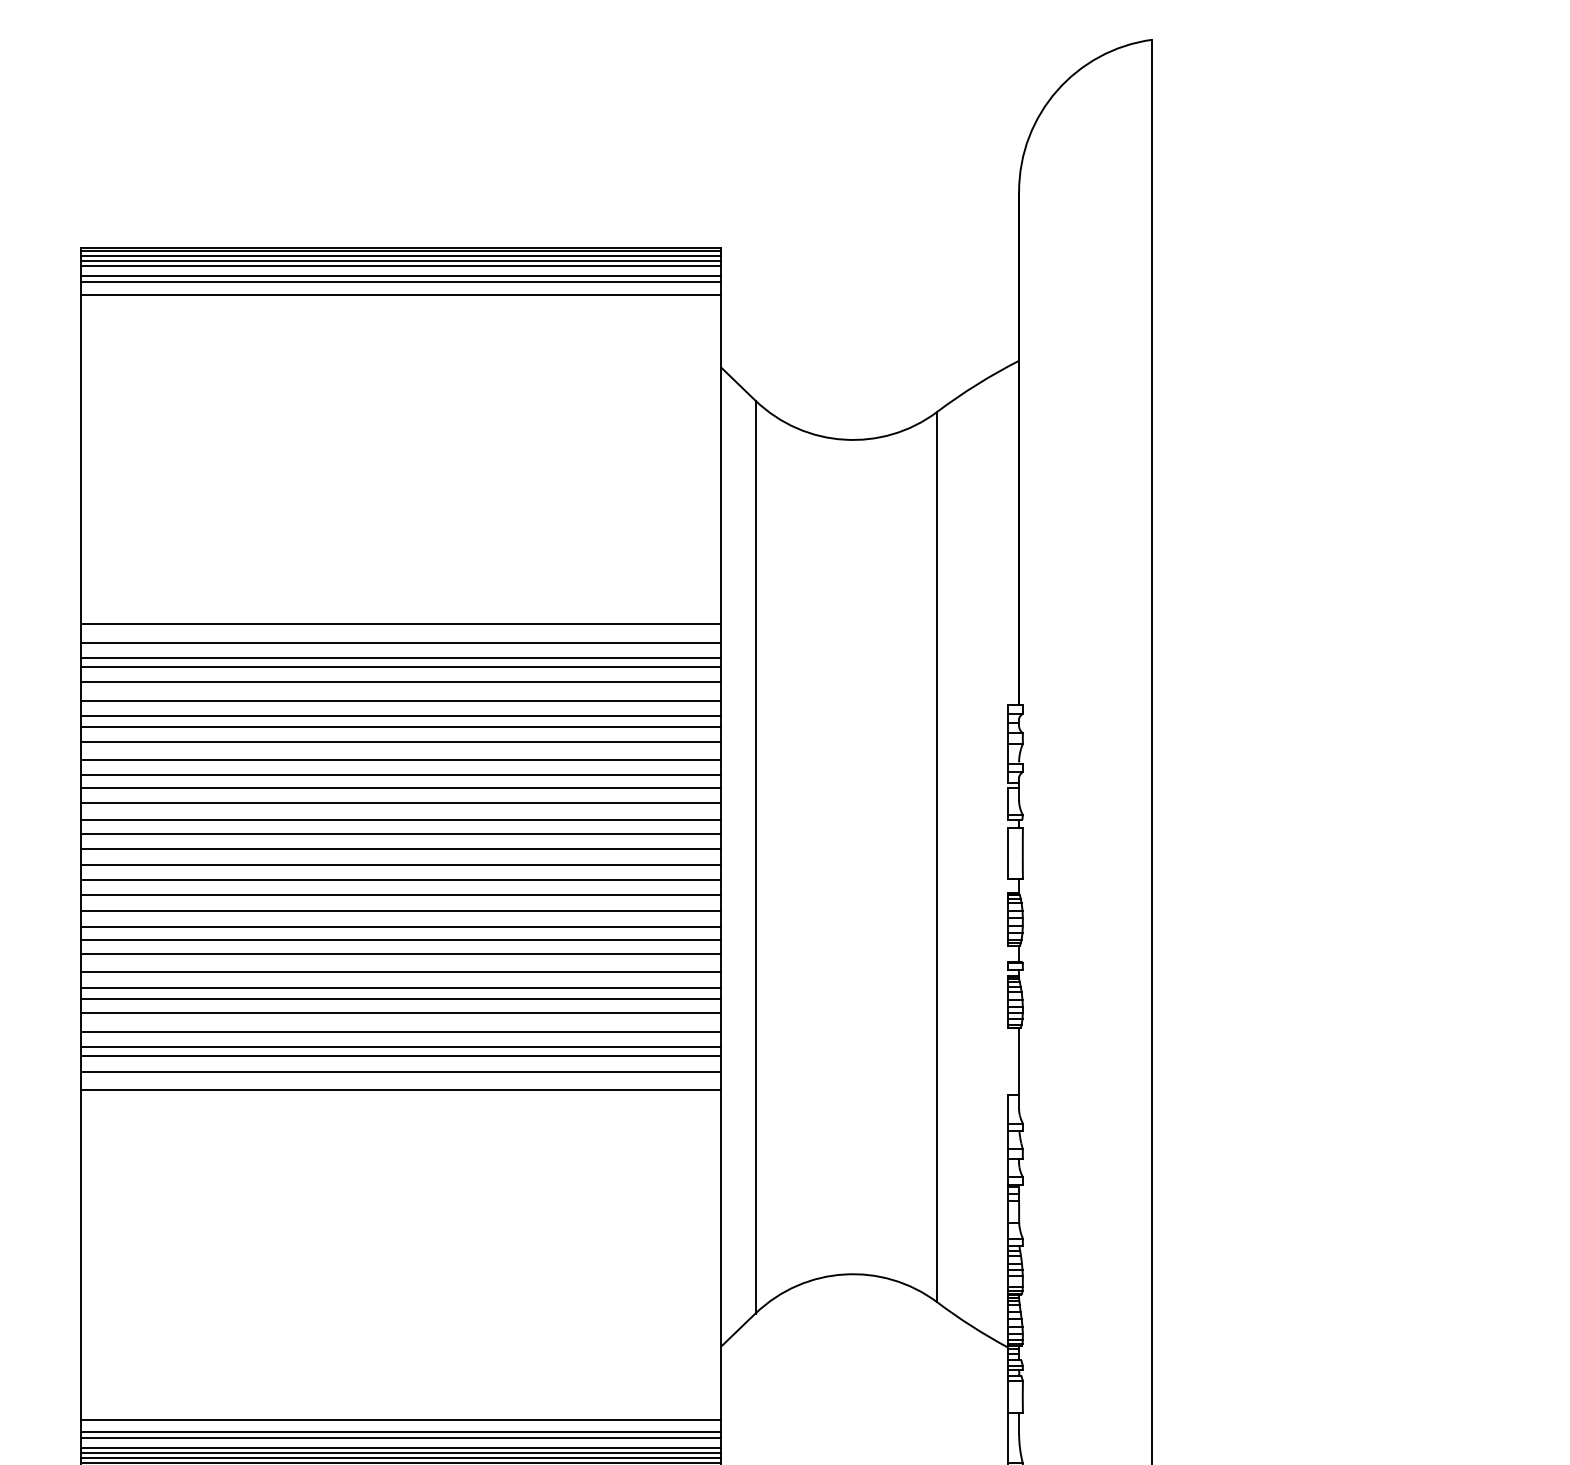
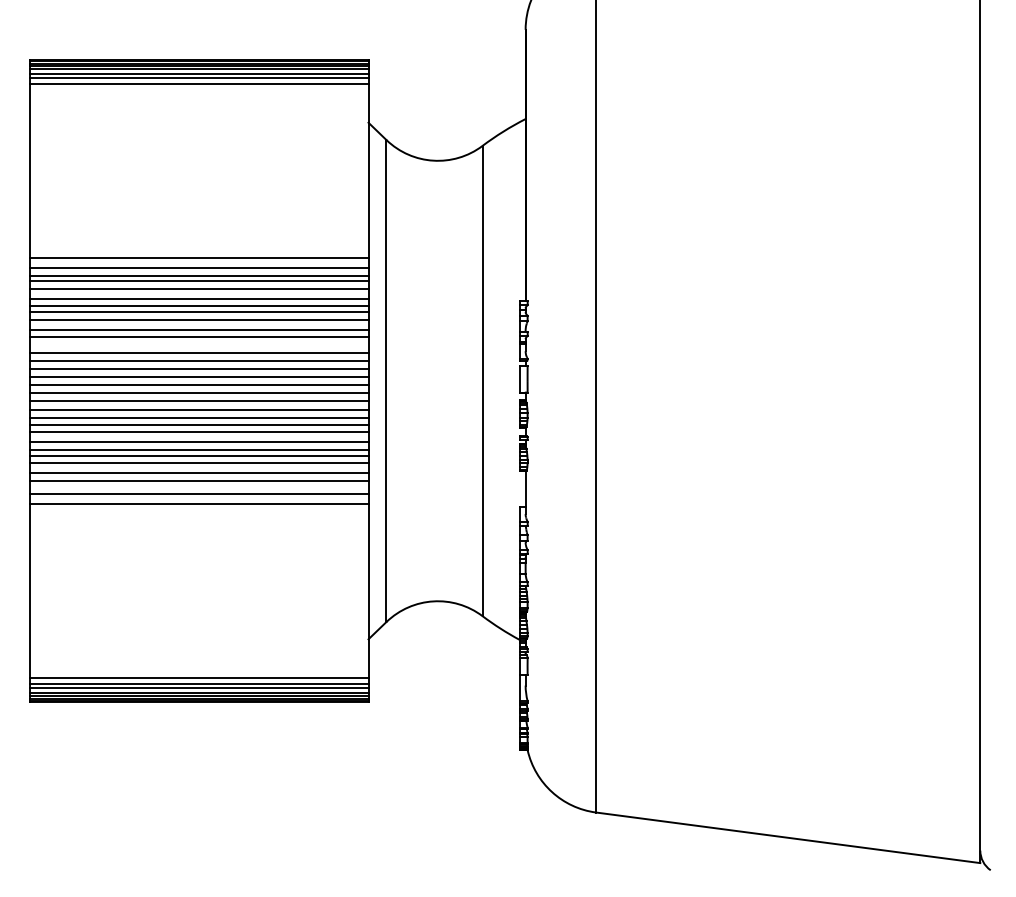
line: (401, 787) -> (199, 344), removed
line: (401, 1056) -> (199, 486), removed

